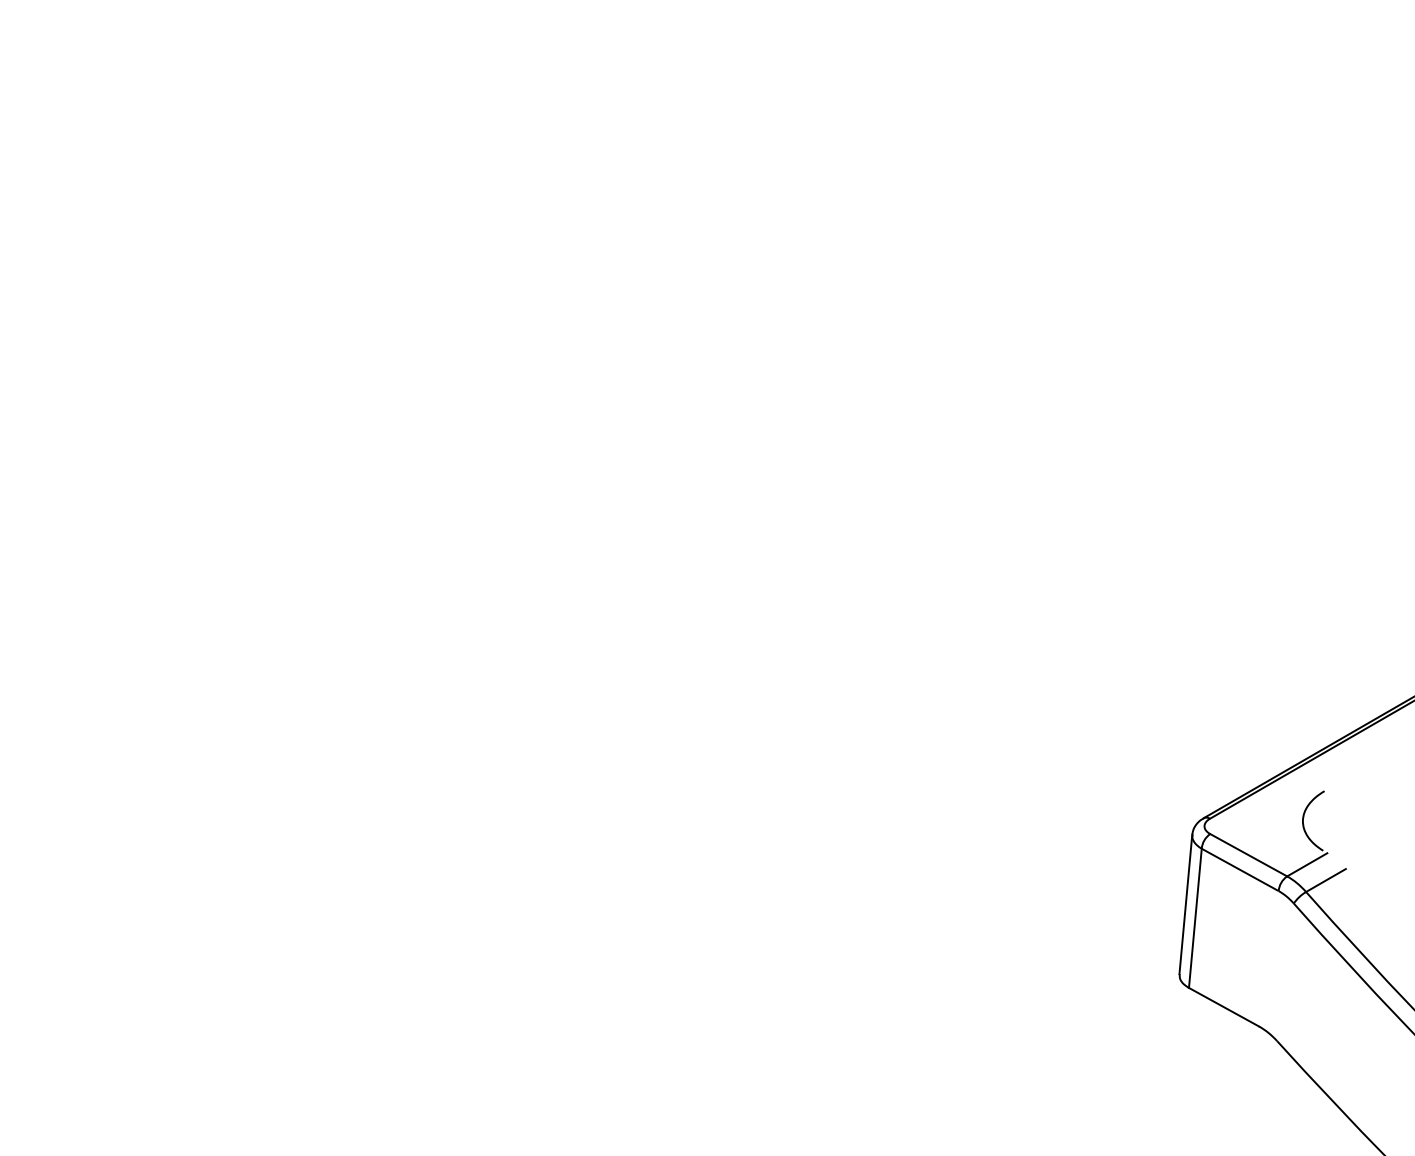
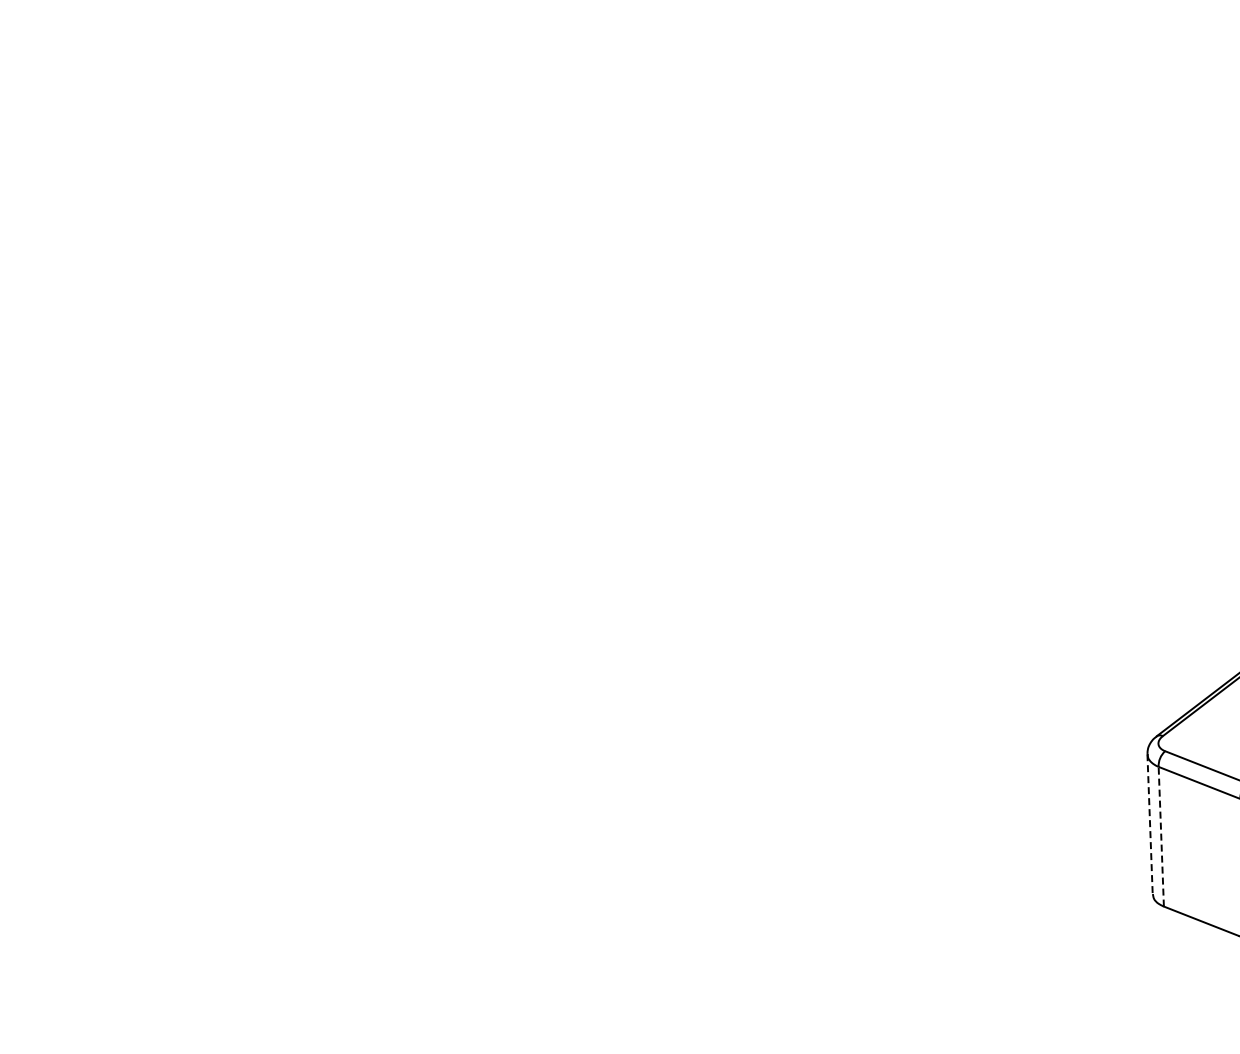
line: (1185, 904) -> (1149, 824), solid -> dashed
line: (1195, 918) -> (1161, 836), solid -> dashed

